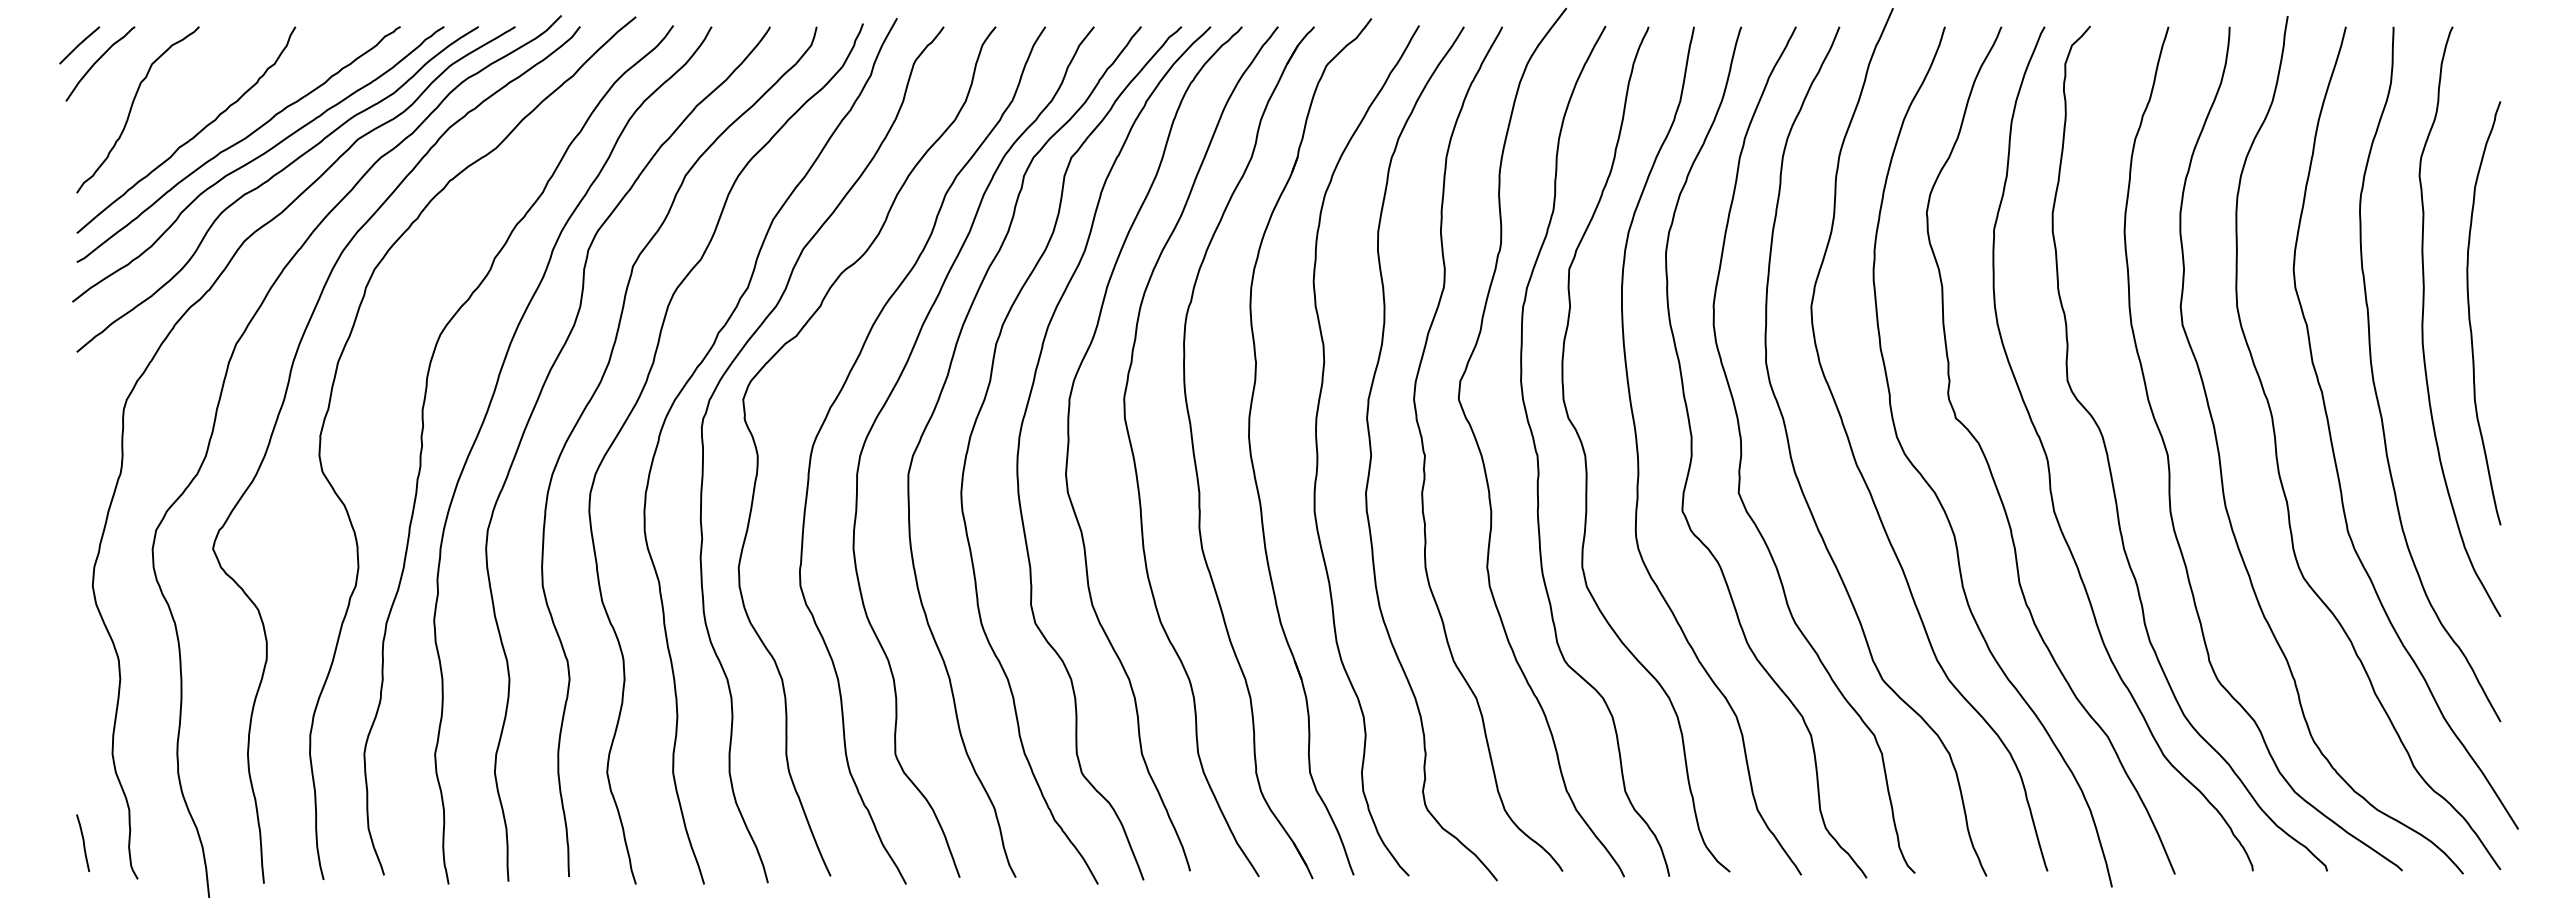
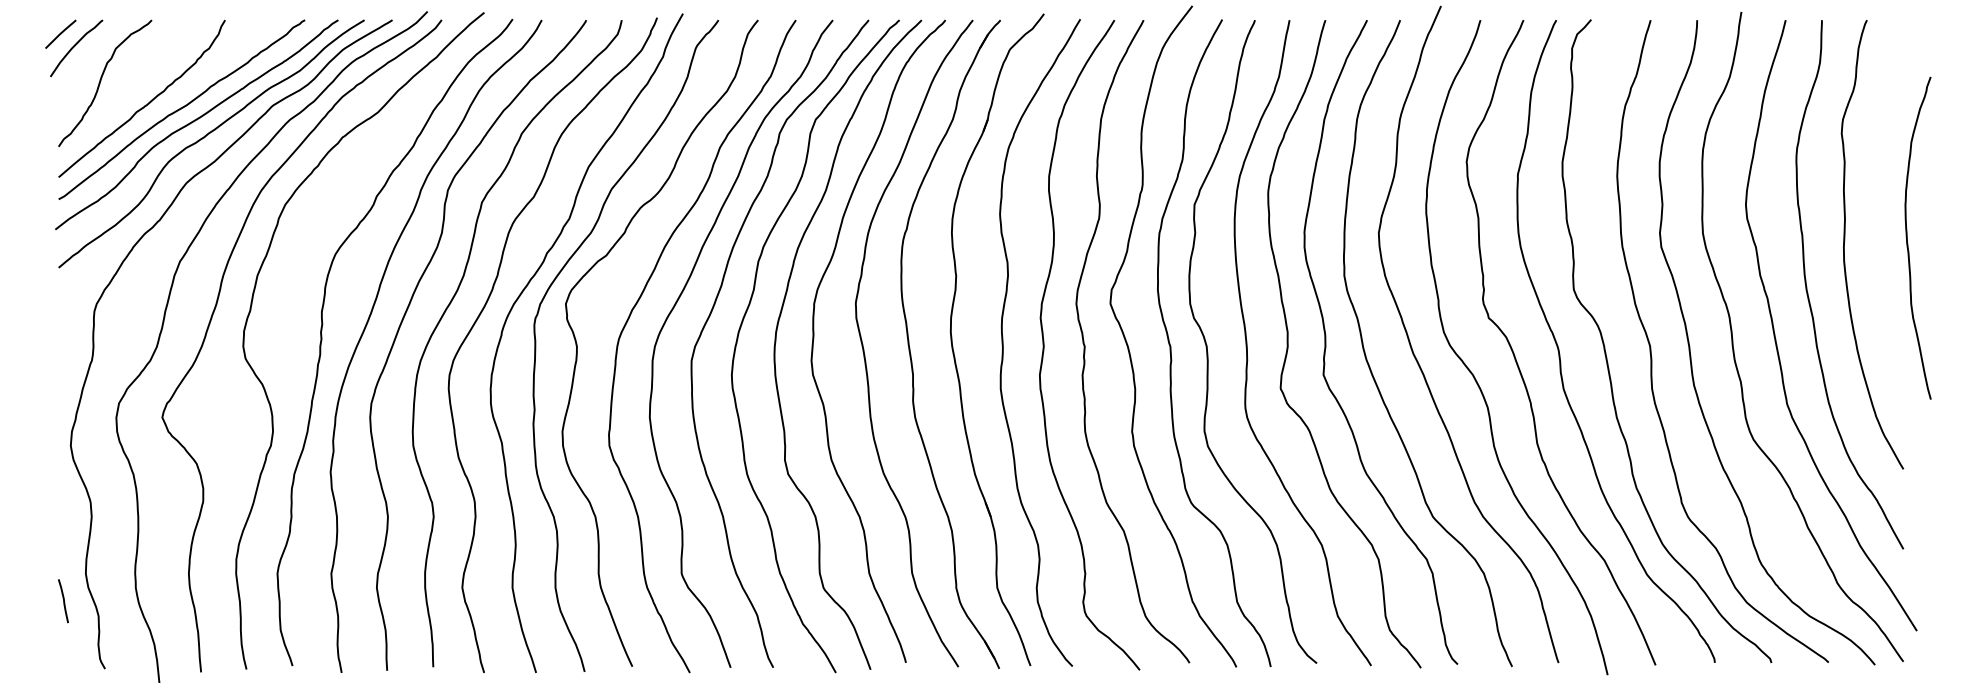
curve: (2470, 314) -> (1907, 239), moved
curve: (83, 842) -> (63, 600), moved

